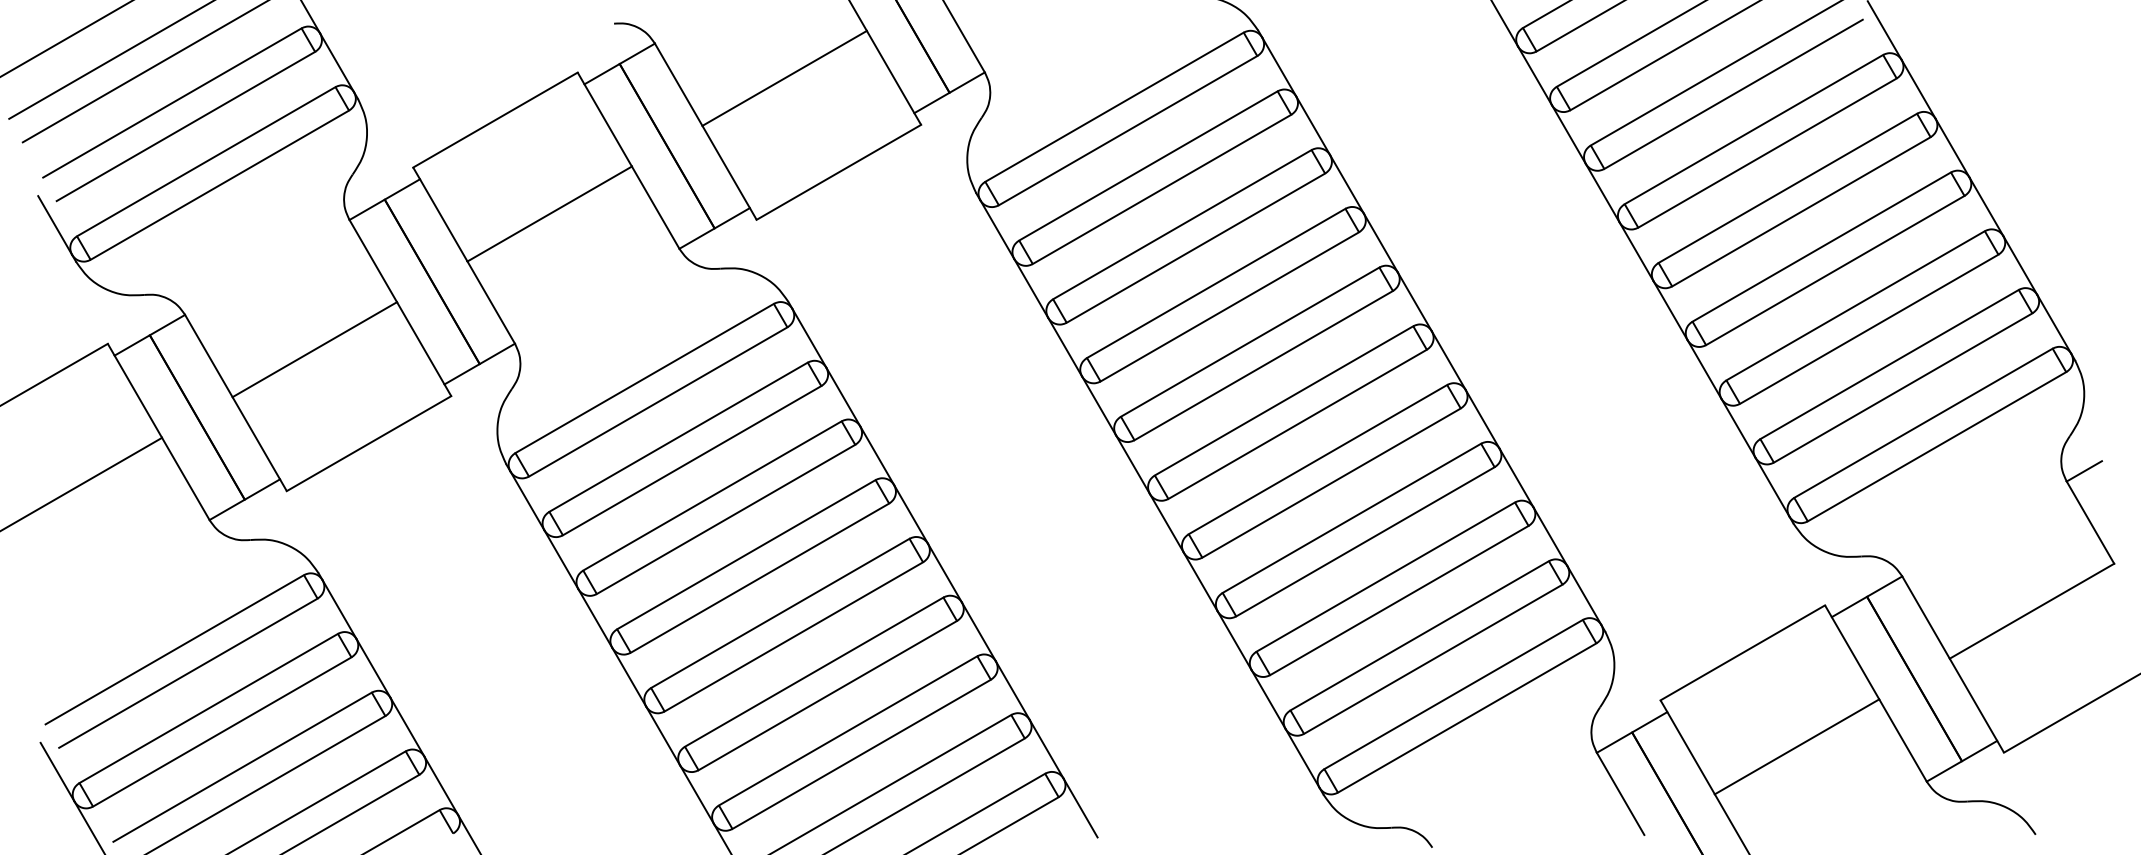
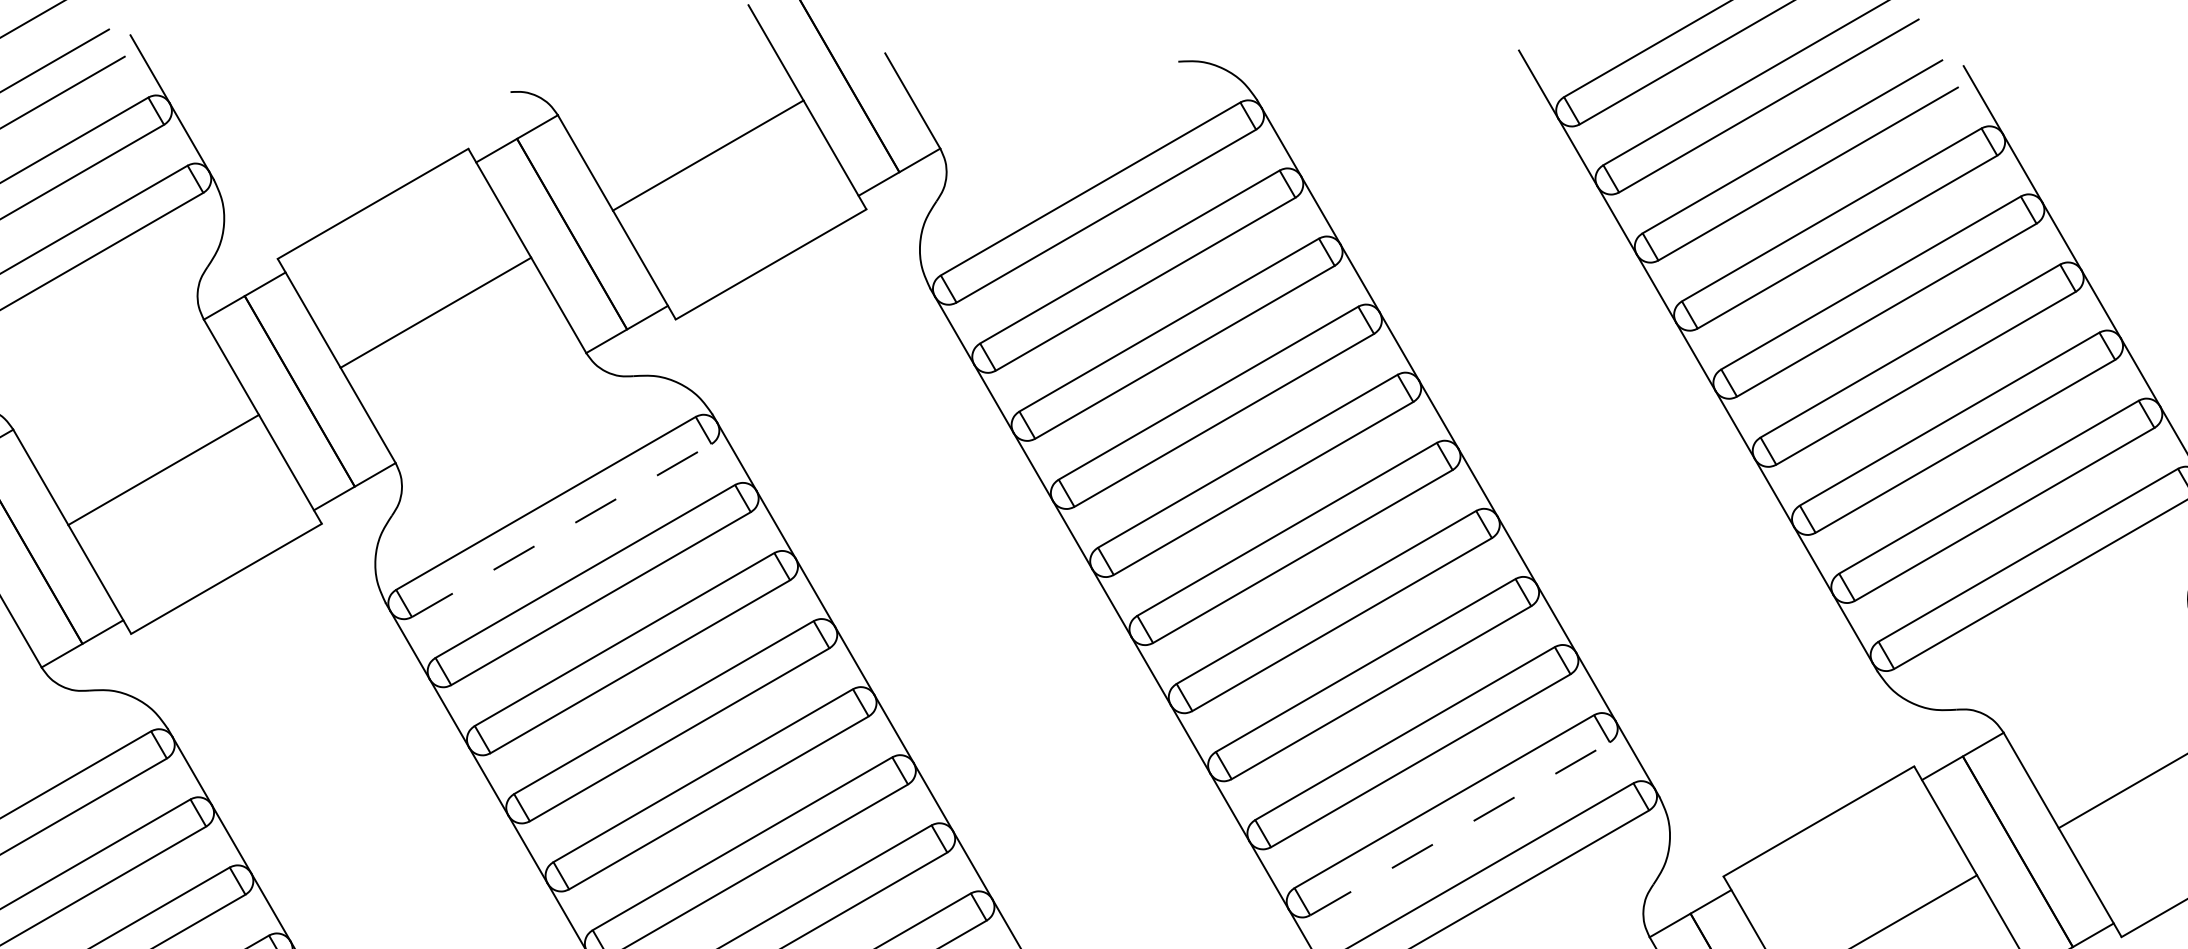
line: (658, 401) -> (562, 530), solid -> dashed
line: (1433, 659) -> (1460, 829), solid -> dashed

